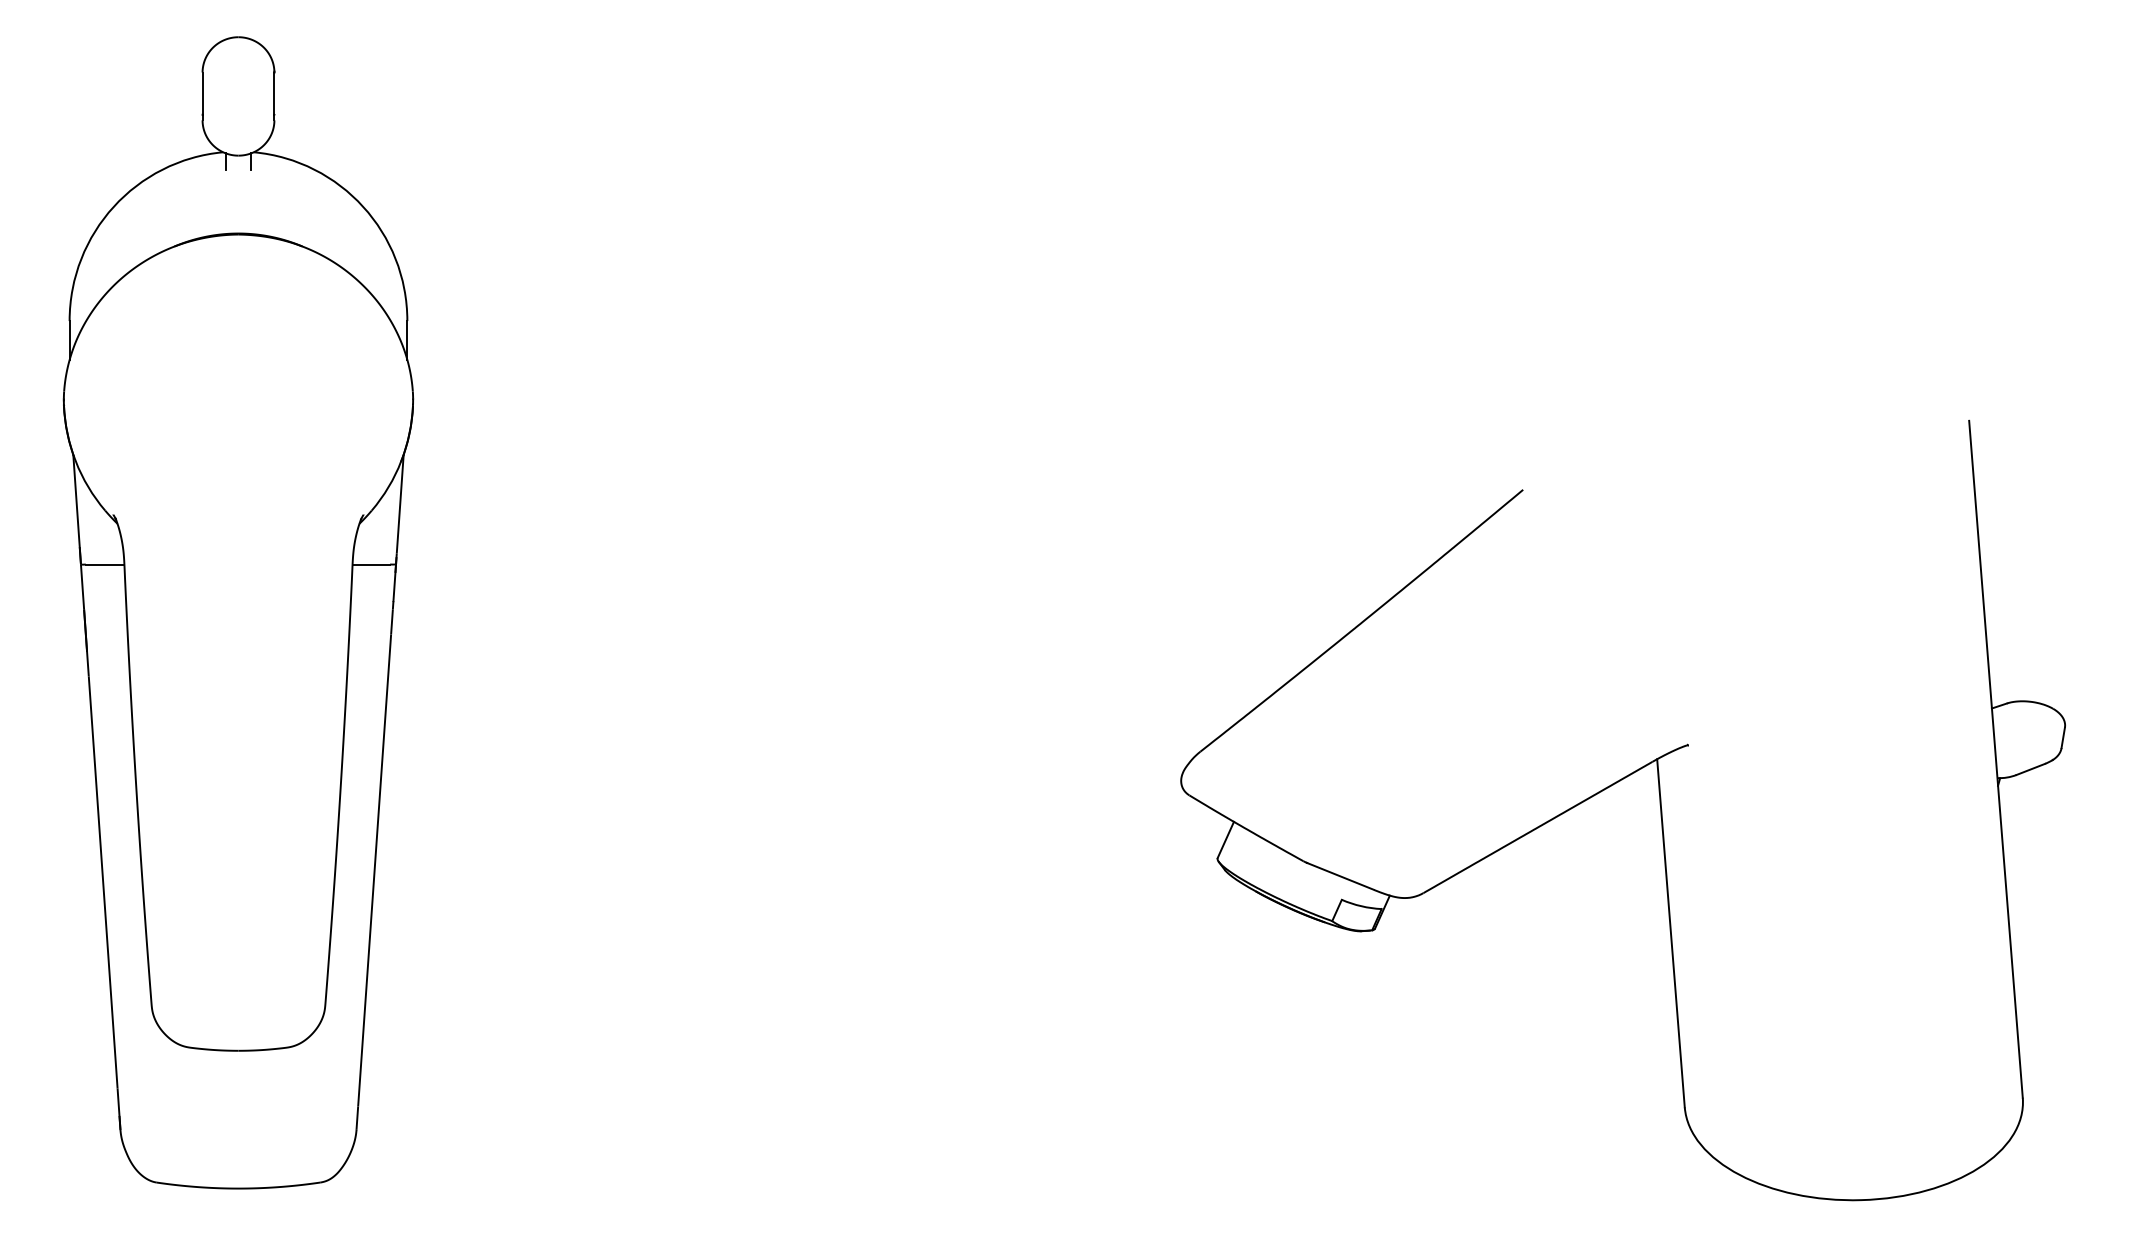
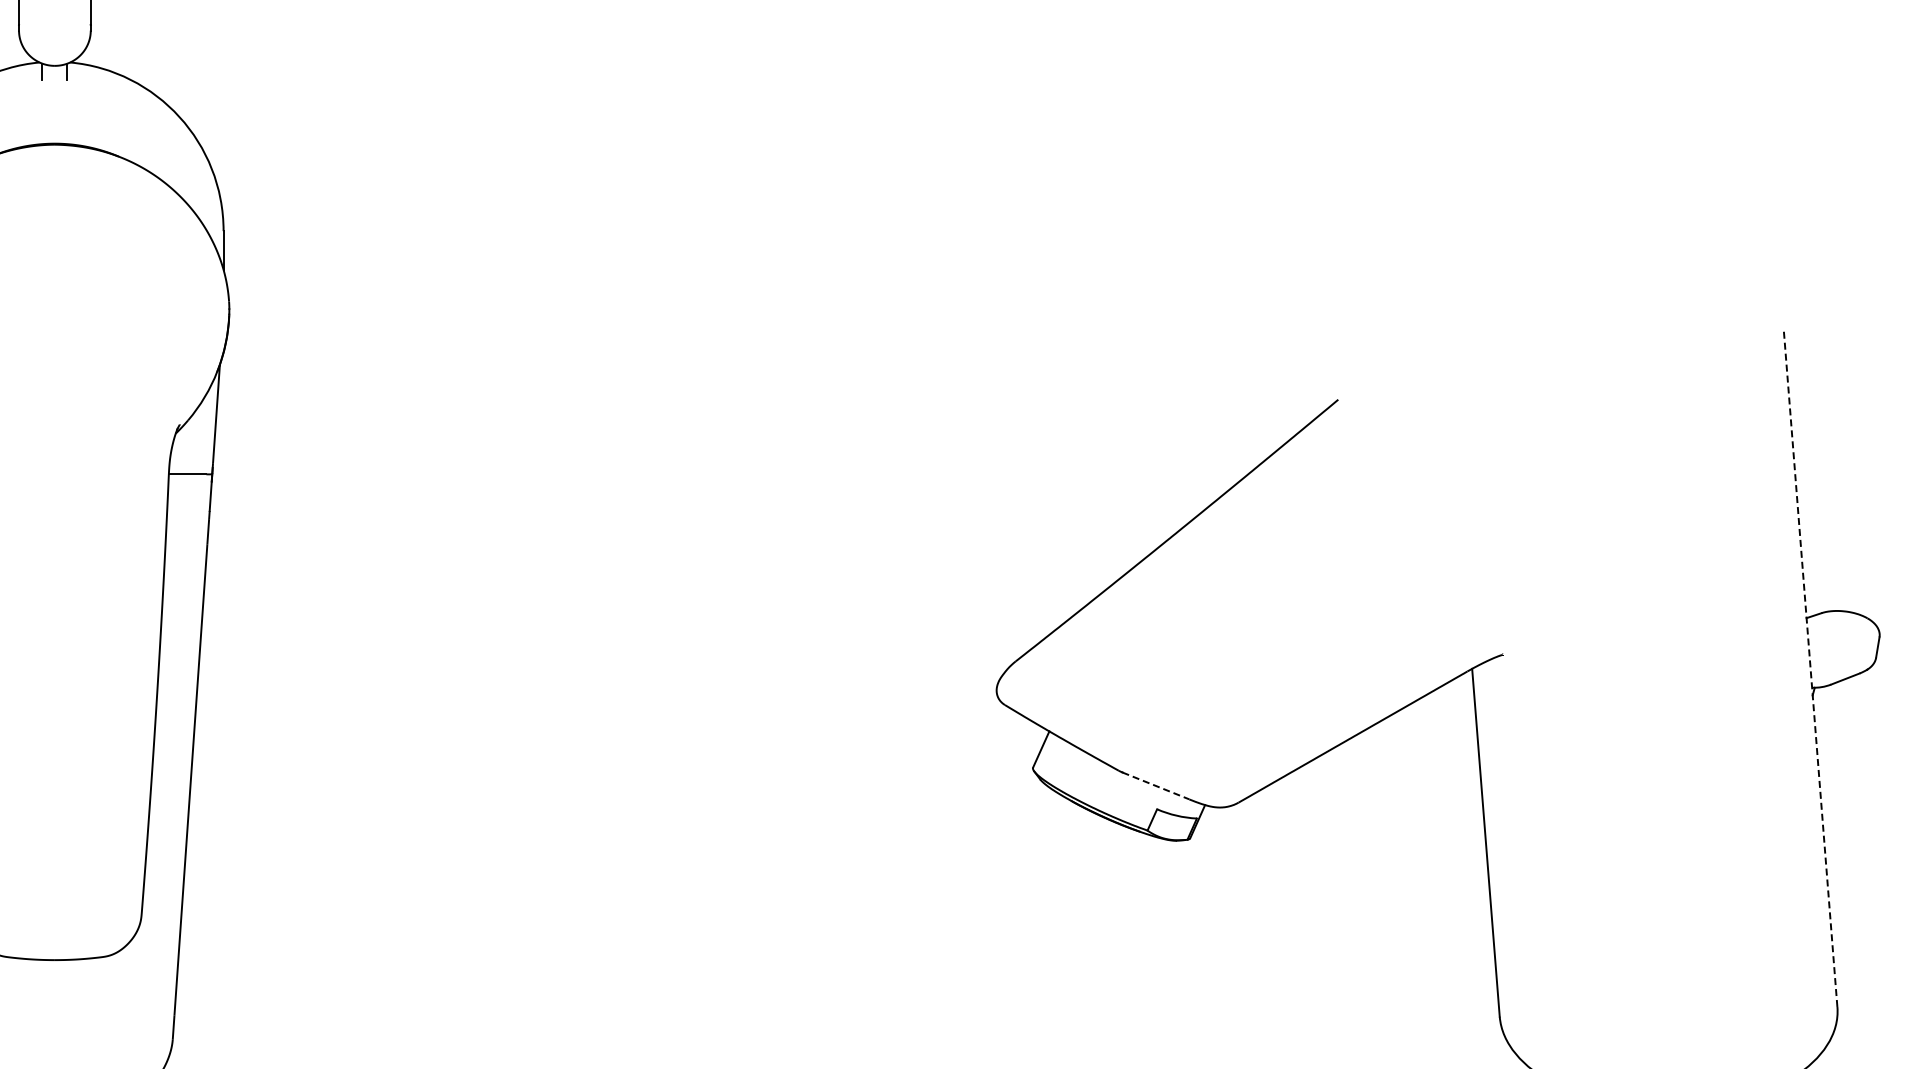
line: (1995, 758) -> (1810, 668), solid -> dashed
line: (1340, 876) -> (1155, 785), solid -> dashed

